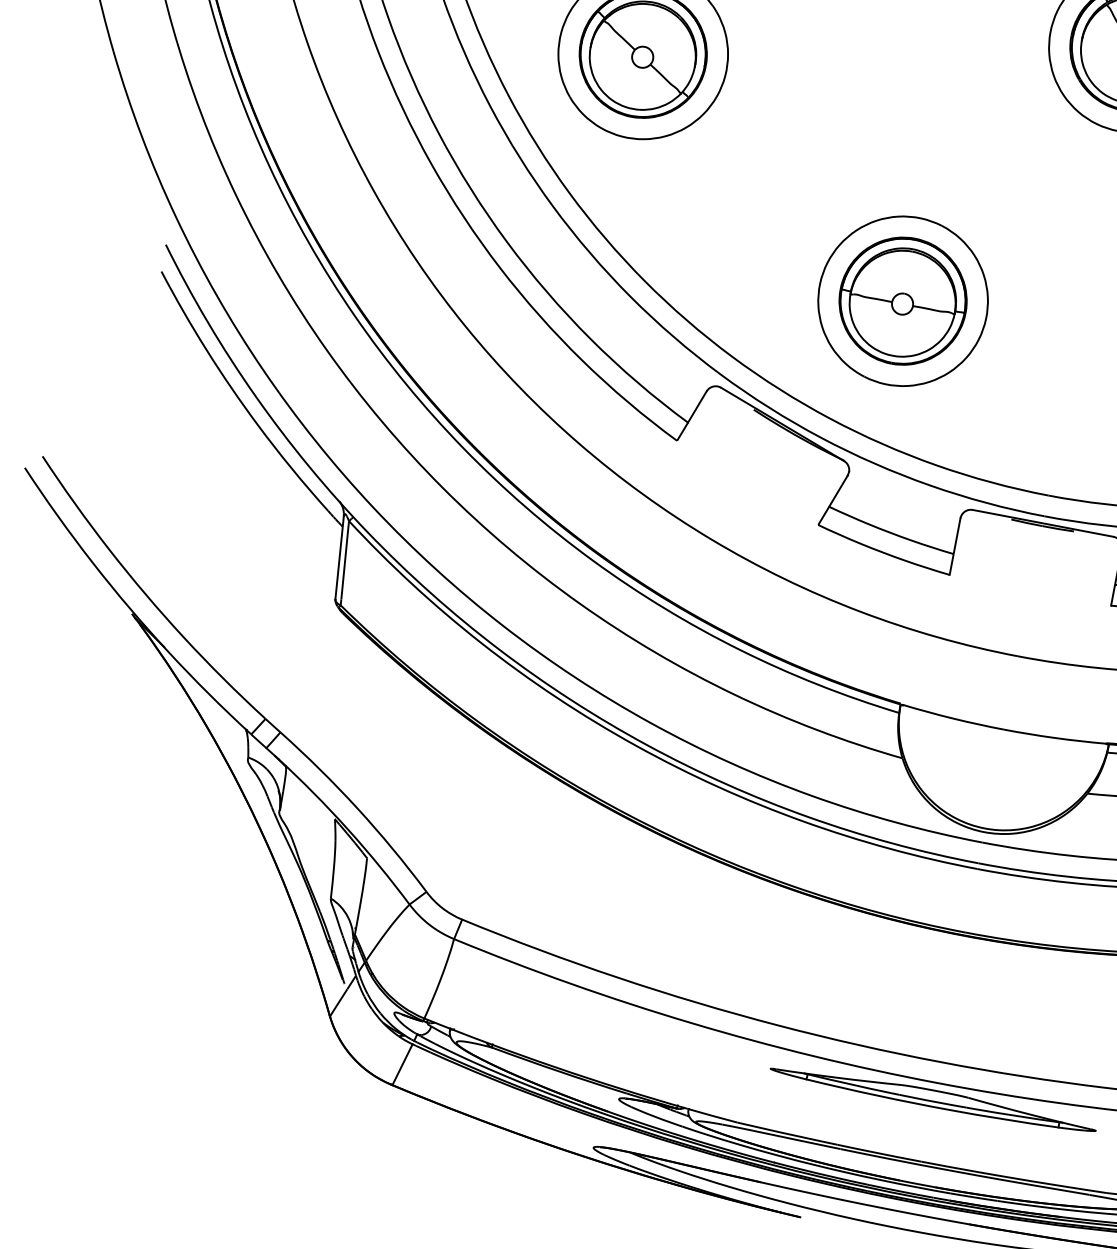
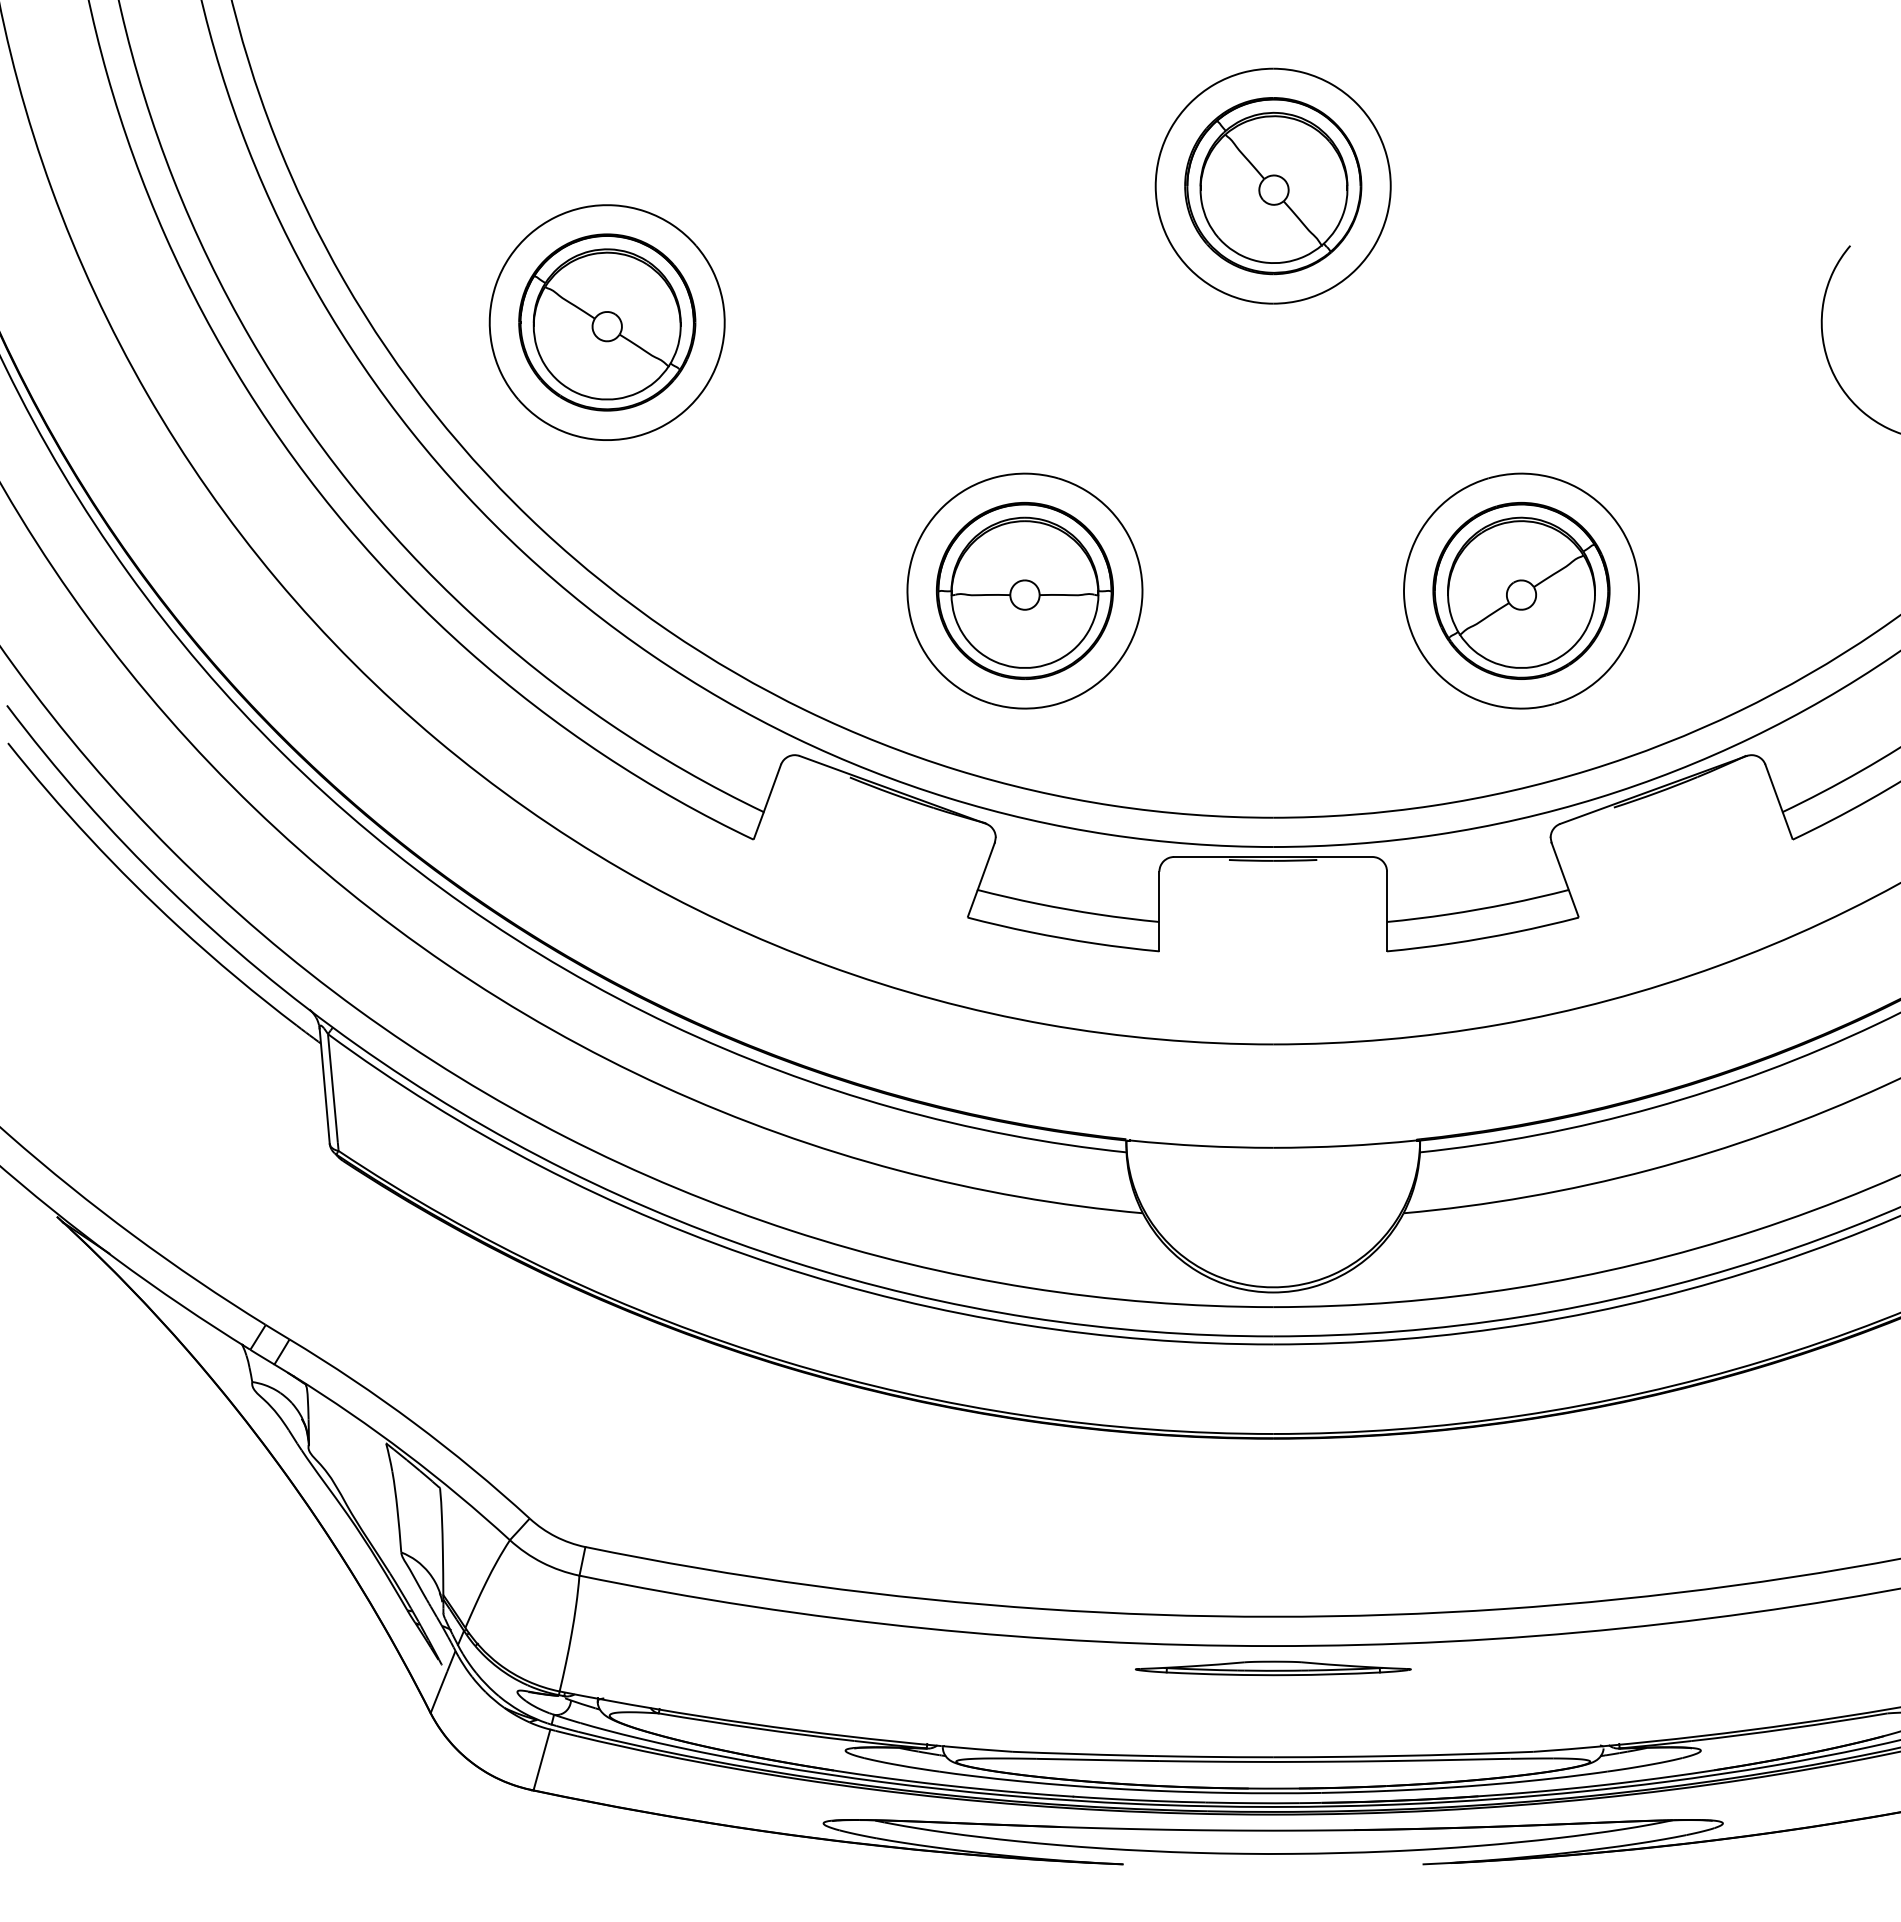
part: (933, 1098) -> (1273, 1668), size x0.6

